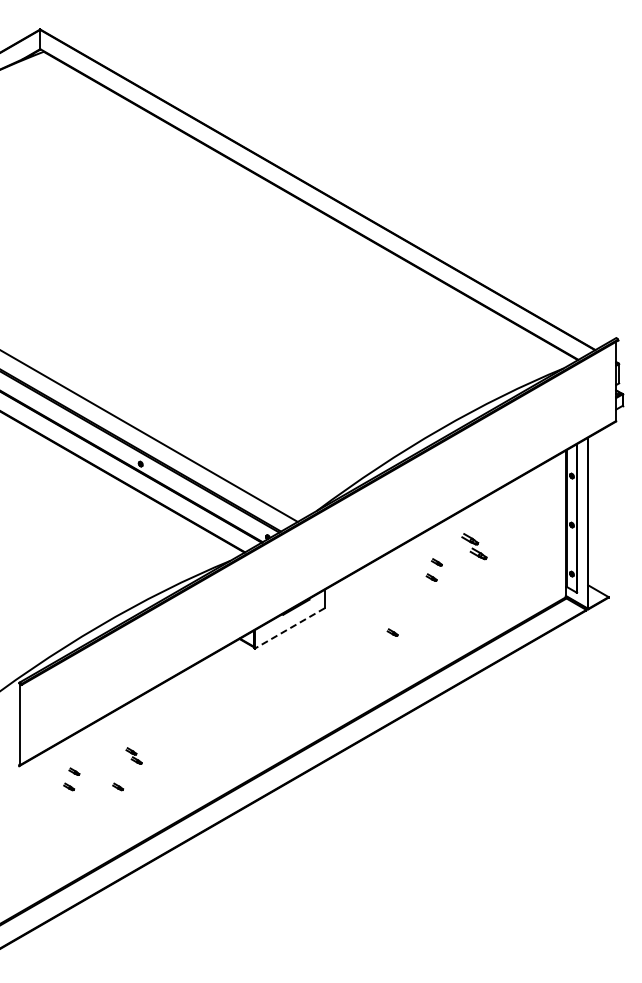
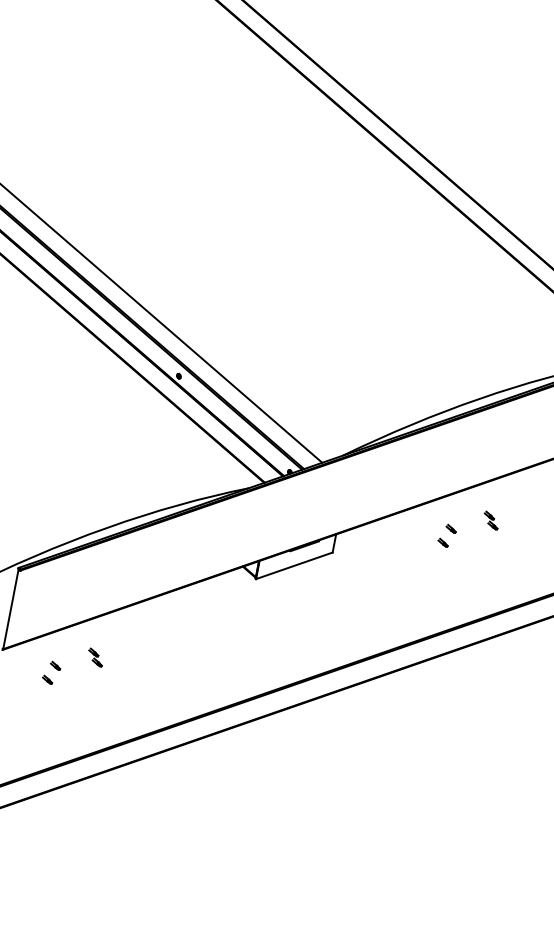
part: (474, 546) -> (491, 520), size x0.62
line: (289, 628) -> (293, 565), dashed -> solid
part: (392, 632) -> (394, 589), removed
part: (133, 755) -> (95, 656), moved
part: (118, 786) -> (96, 688), removed

